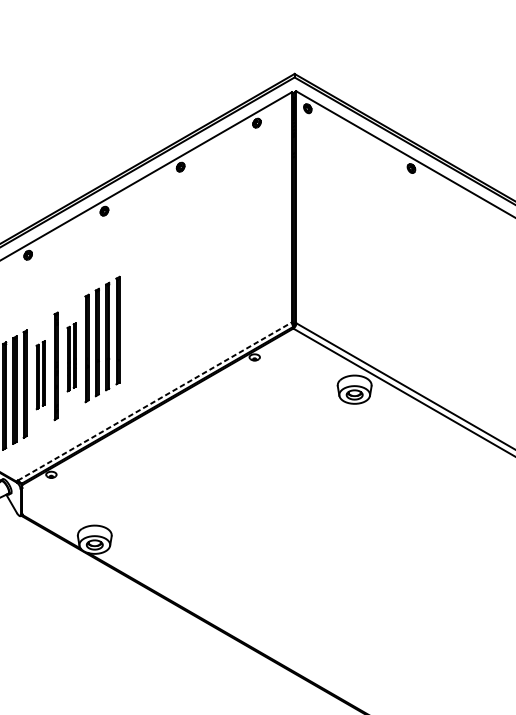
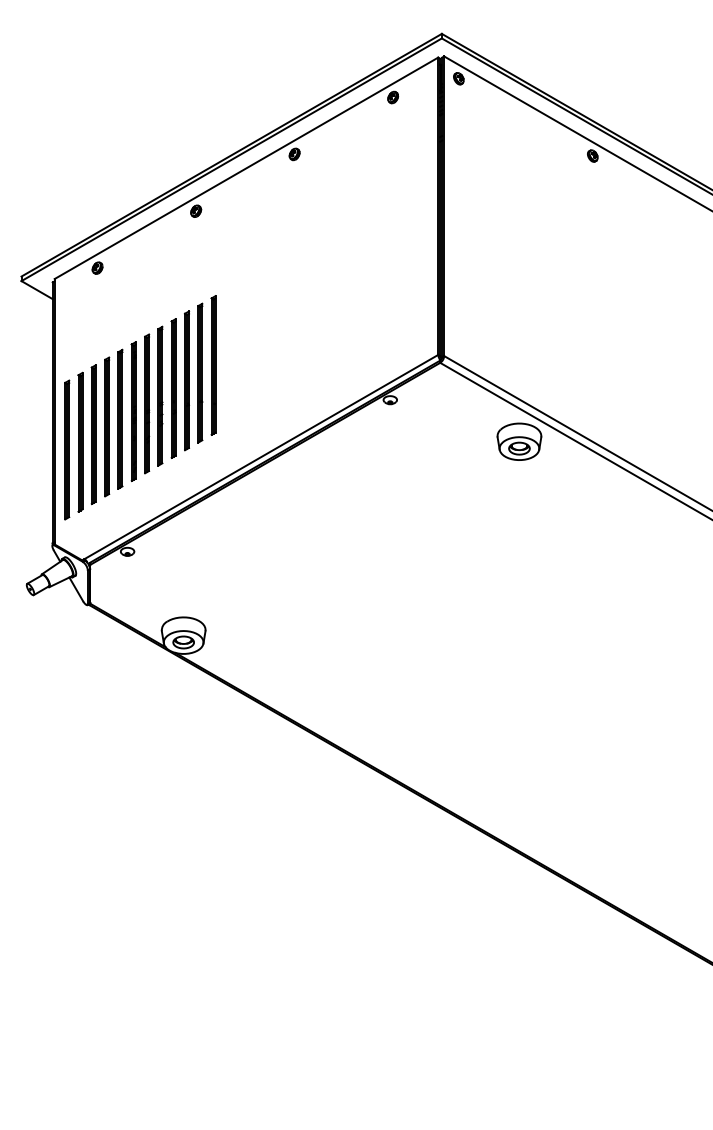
part: (71, 356) -> (153, 399), size x1.67
part: (40, 374) -> (113, 422), size x1.67
line: (155, 401) -> (261, 456), dashed -> solid

